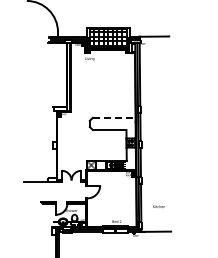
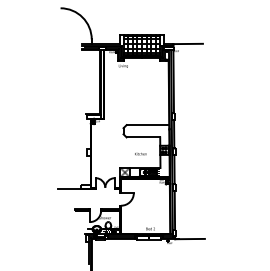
line: (114, 118) -> (148, 125), dashed -> solid
text: (158, 207) -> (140, 154), moved

